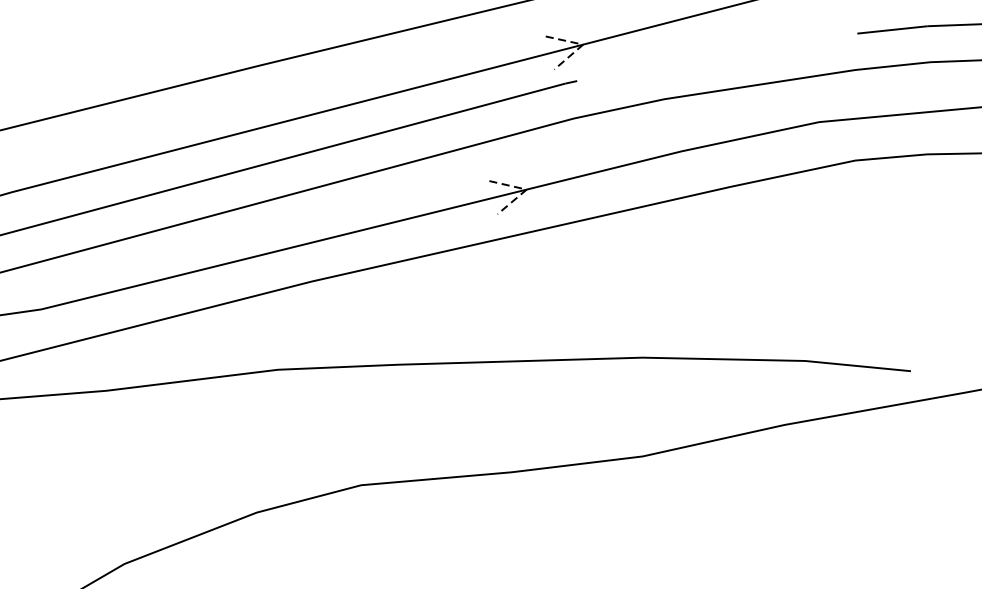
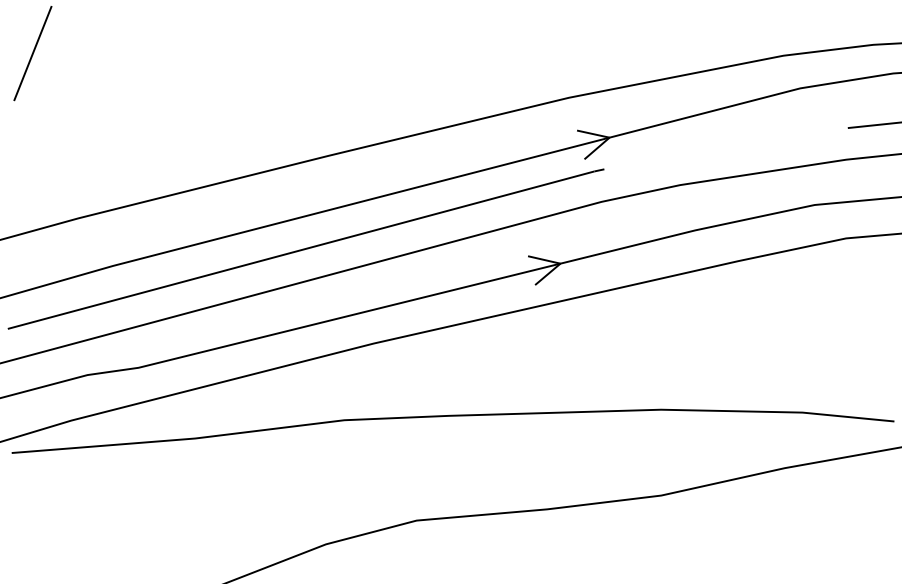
line: (583, 44) -> (609, 137), dashed -> solid
line: (526, 189) -> (560, 263), dashed -> solid

